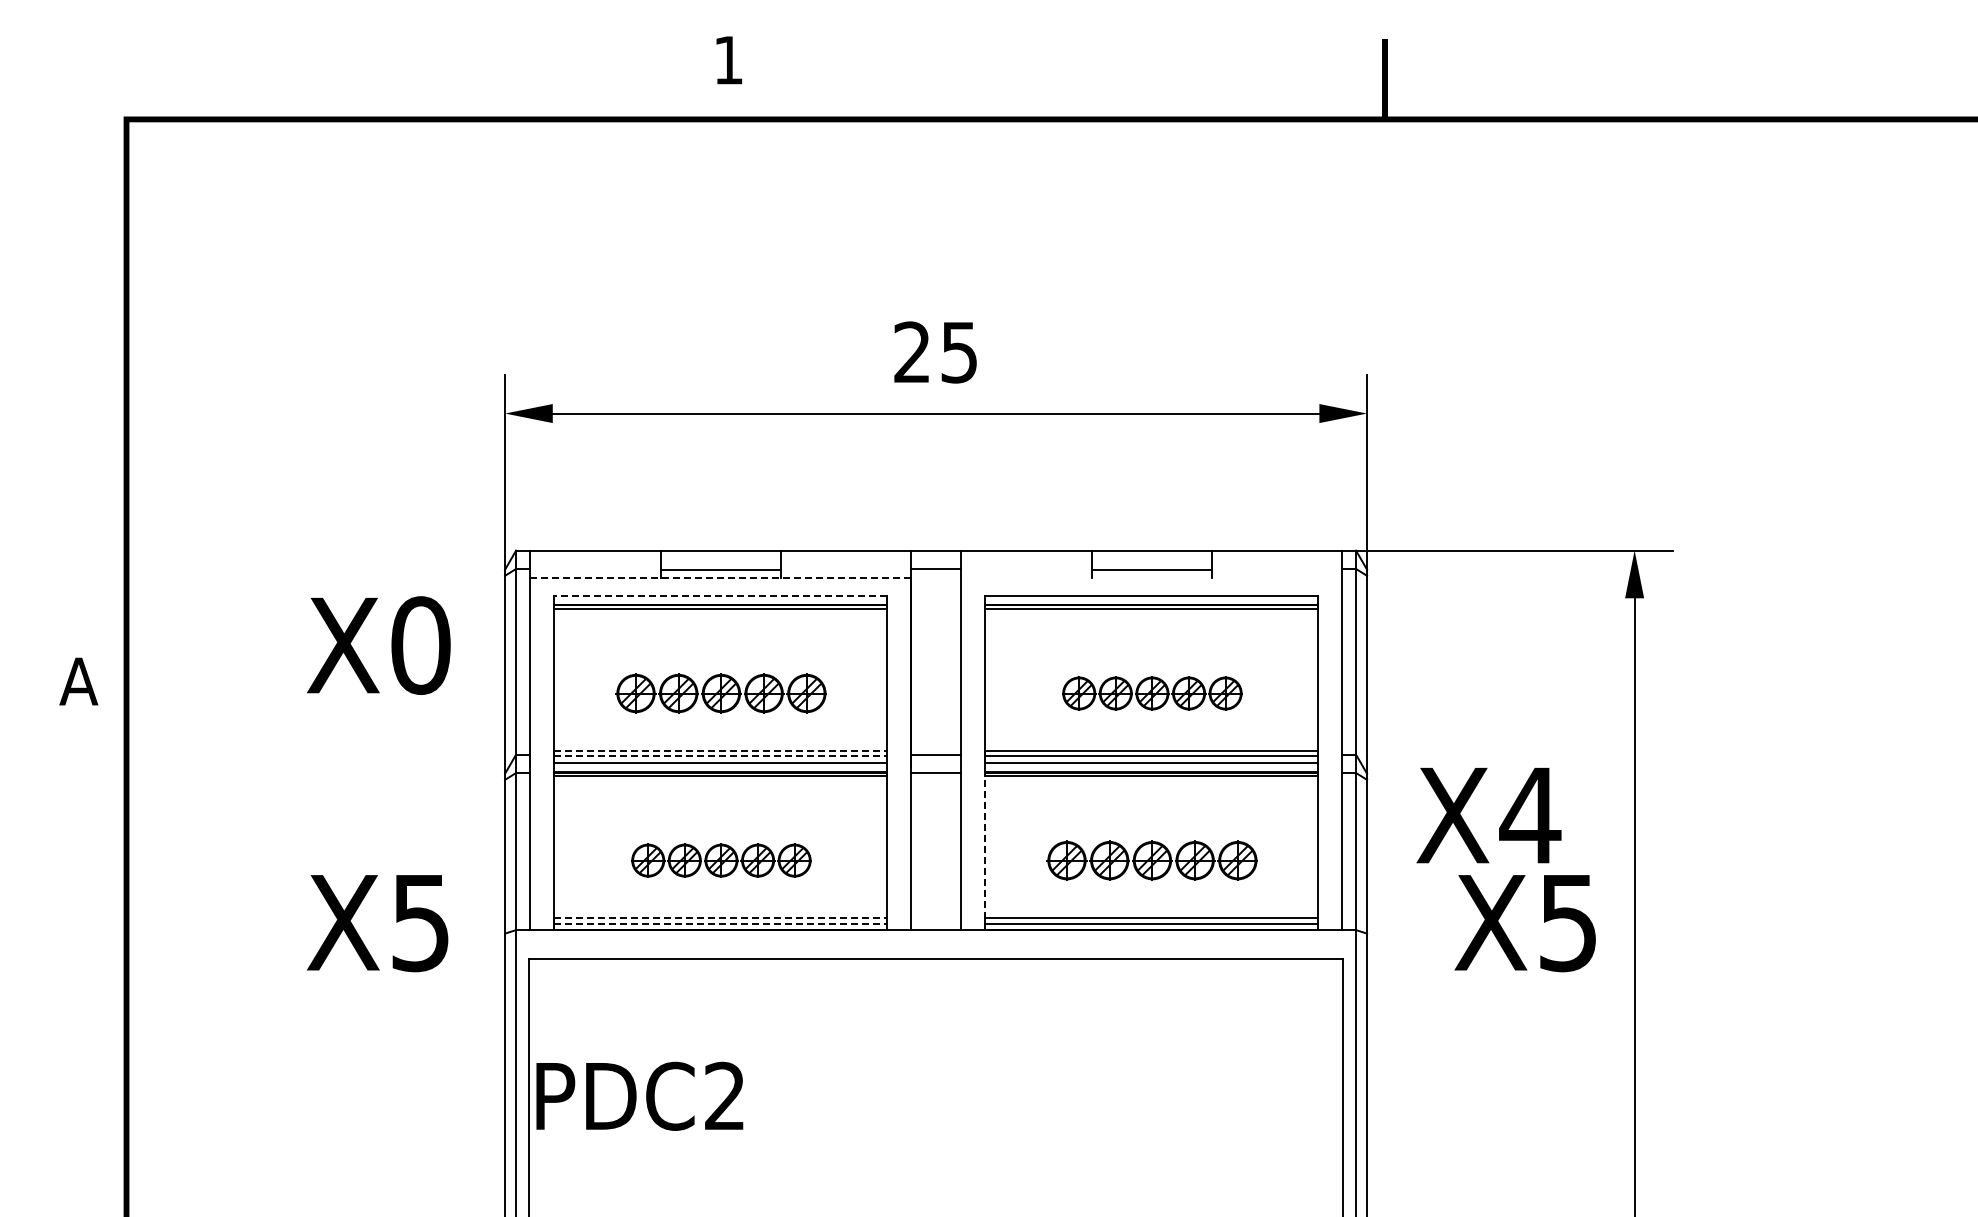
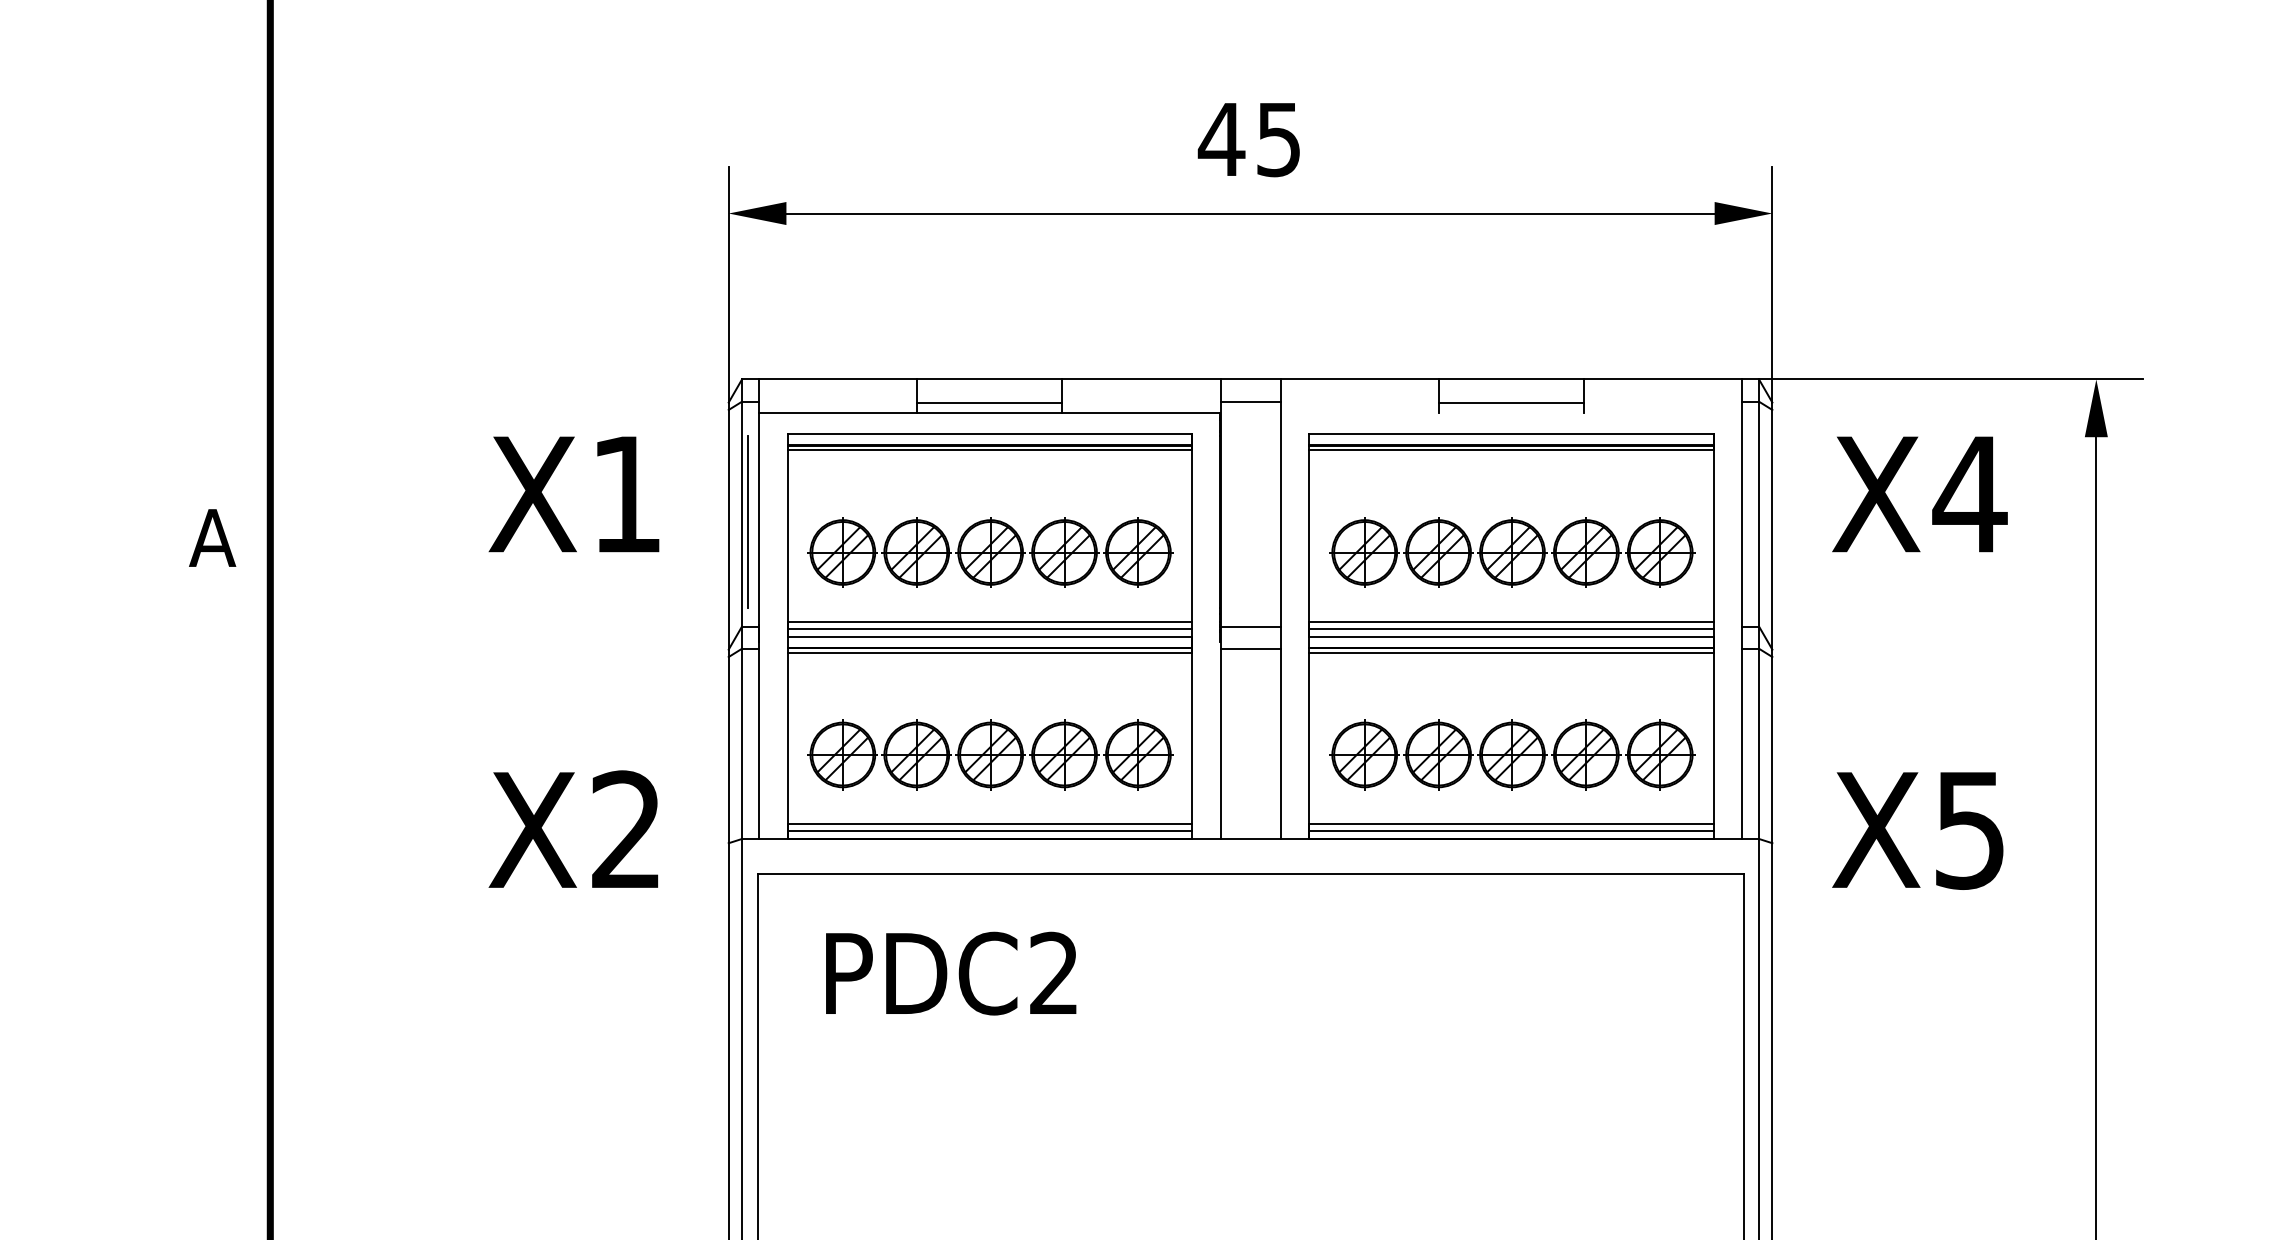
text: (911, 351) -> (1220, 138), 25 -> 45
line: (721, 578) -> (990, 413), dashed -> solid
line: (720, 595) -> (989, 433), dashed -> solid
text: (420, 645) -> (626, 494), X0 -> X1
line: (520, 667) -> (747, 520), added
part: (721, 693) -> (990, 552), size x1.43
part: (1152, 693) -> (1512, 552), size x1.67
line: (720, 750) -> (989, 621), dashed -> solid
line: (720, 756) -> (989, 628), dashed -> solid
text: (1488, 815) -> (1919, 494), moved
line: (984, 853) -> (1309, 746), dashed -> solid
part: (721, 860) -> (990, 754), size x1.67
part: (1152, 860) -> (1512, 754), size x1.43
line: (720, 917) -> (989, 823), dashed -> solid
text: (420, 922) -> (626, 829), X5 -> X2
line: (720, 923) -> (989, 830), dashed -> solid
text: (1524, 923) -> (1916, 830), moved
text: (639, 1095) -> (950, 972), moved

